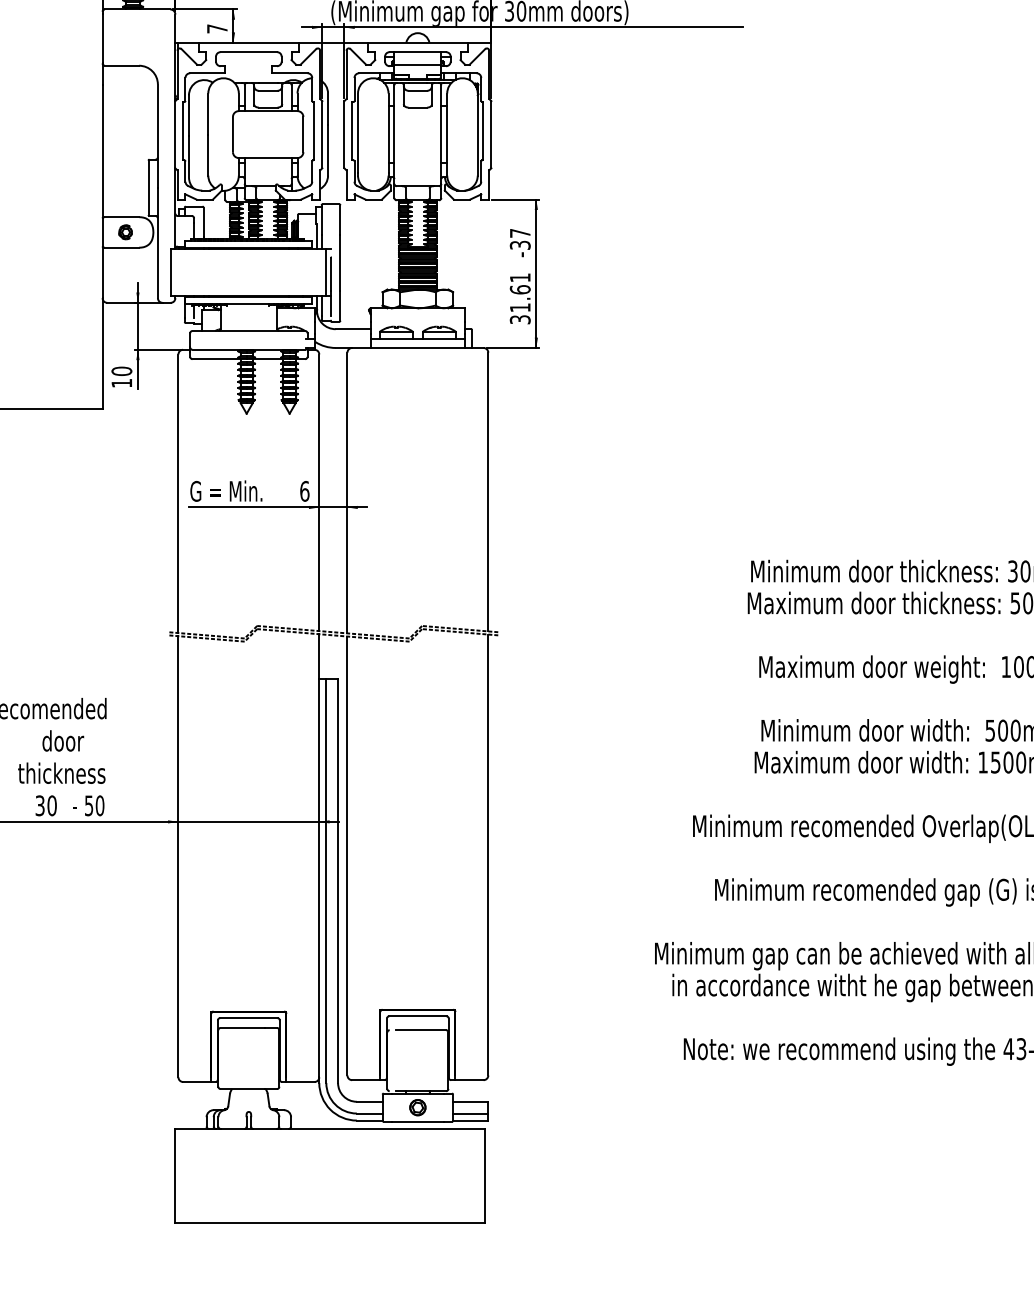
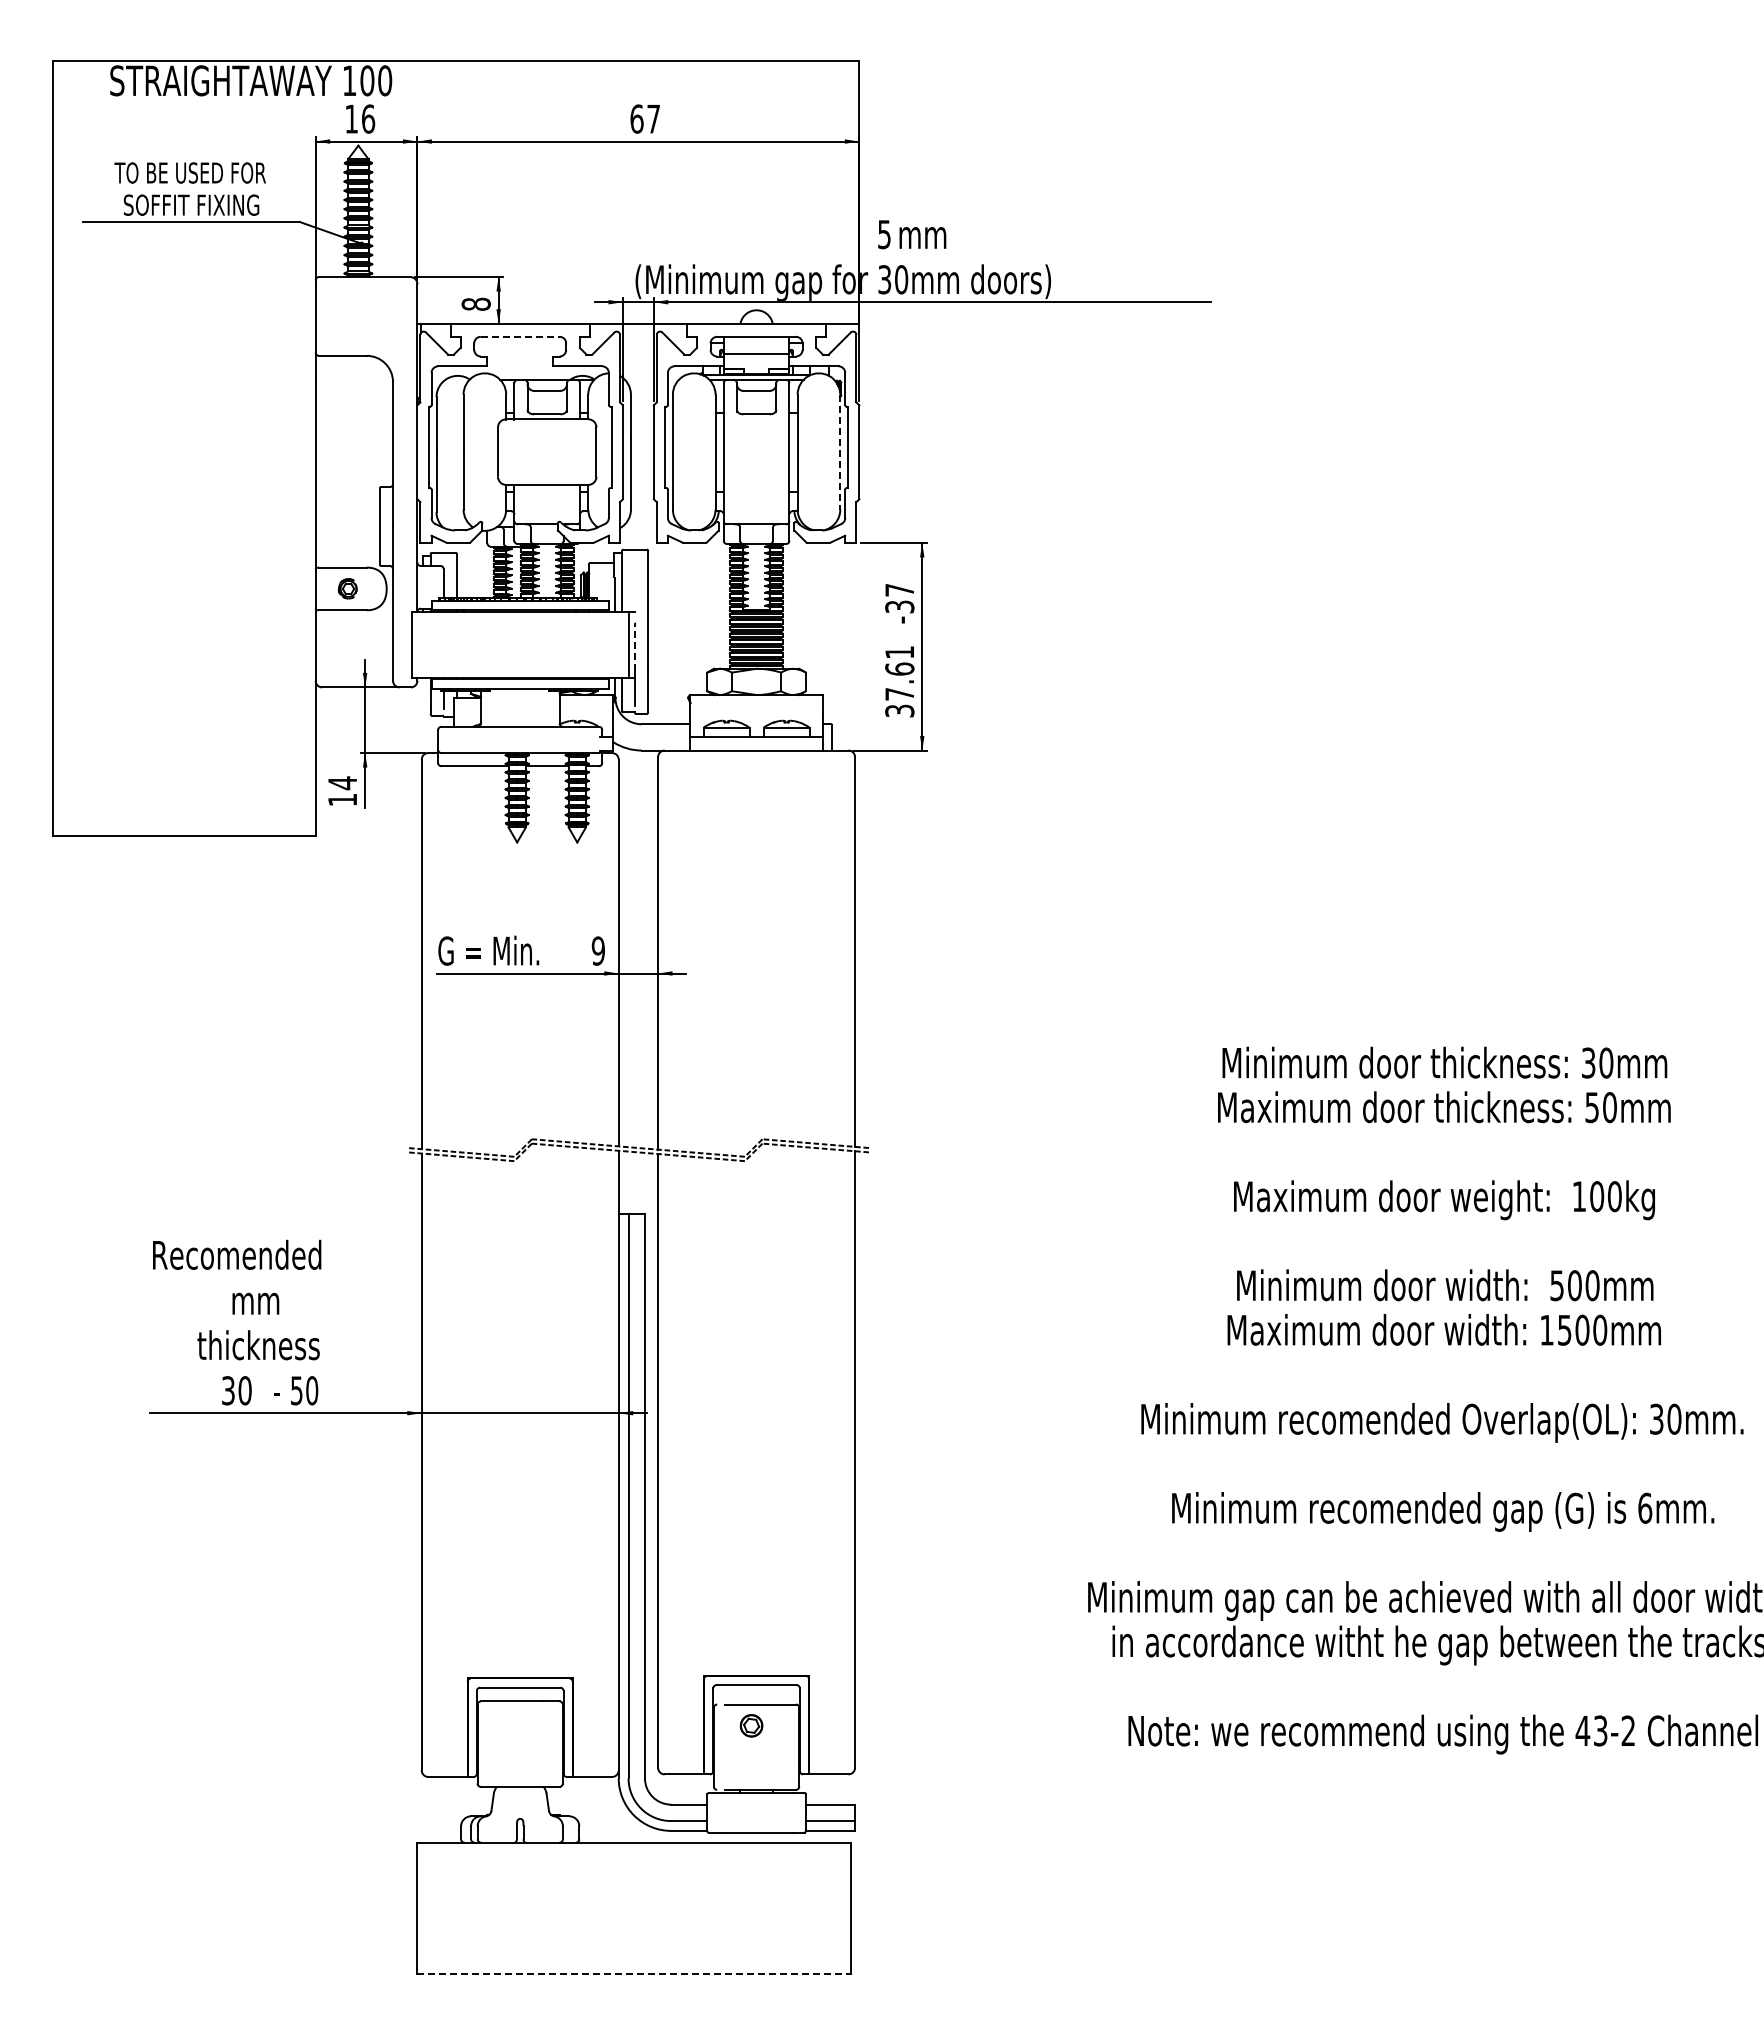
text: (216, 28) -> (475, 303), 7 -> 8
line: (249, 51) -> (520, 336), solid -> dashed
line: (477, 134) -> (840, 452), solid -> dashed
line: (331, 275) -> (635, 648), solid -> dashed
text: (520, 307) -> (899, 694), 31.61 -> 37.61
text: (121, 371) -> (342, 783), 10 -> 14
text: (304, 490) -> (598, 950), 6 -> 9
text: (63, 741) -> (260, 1300), door -> mm
part: (417, 1107) -> (751, 1725), moved
line: (330, 1222) -> (634, 1973), solid -> dashed

